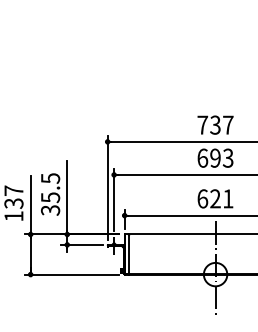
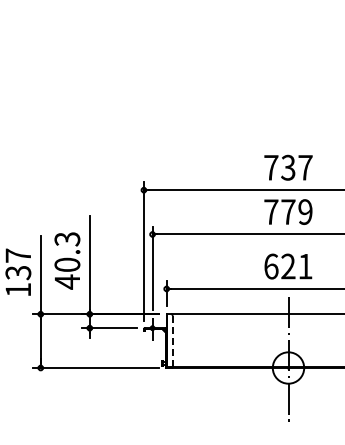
text: (215, 157) -> (288, 211), 693 -> 779
text: (50, 194) -> (67, 260), 35.5 -> 40.3
line: (129, 254) -> (172, 340), solid -> dashed

